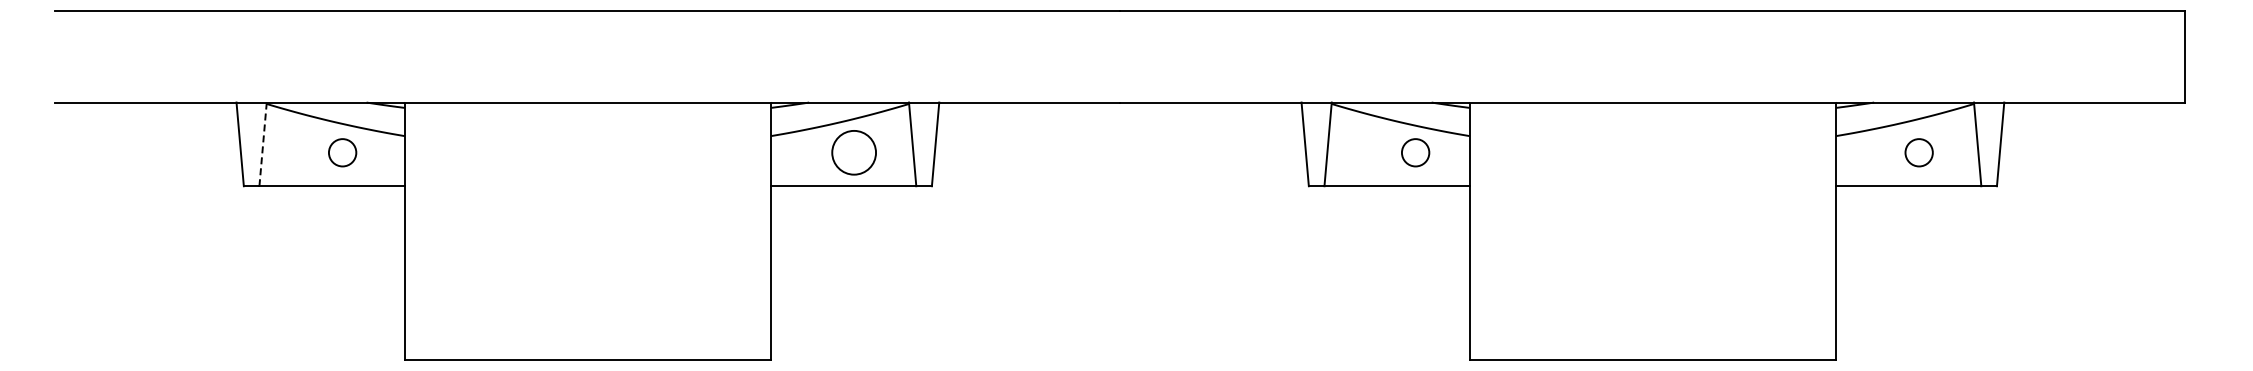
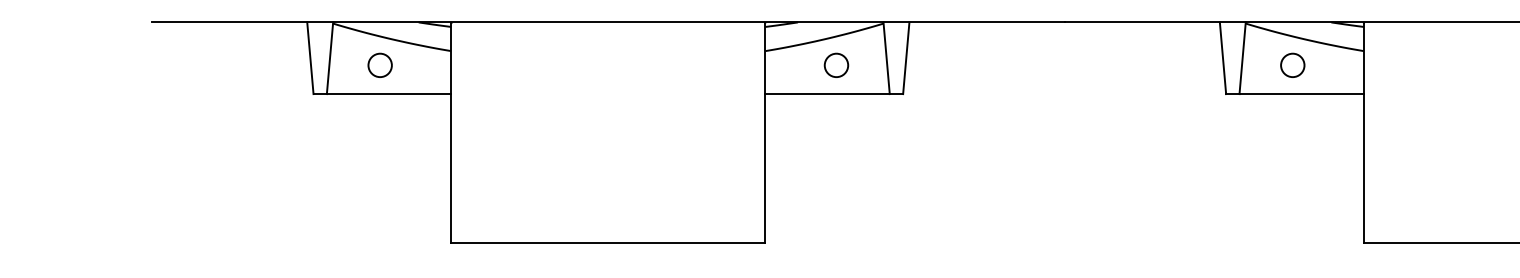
line: (263, 144) -> (330, 58), dashed -> solid
circle: (342, 152) -> (380, 65), moved
circle: (853, 152) -> (835, 65), size x0.62
circle: (1415, 152) -> (1292, 65), moved

